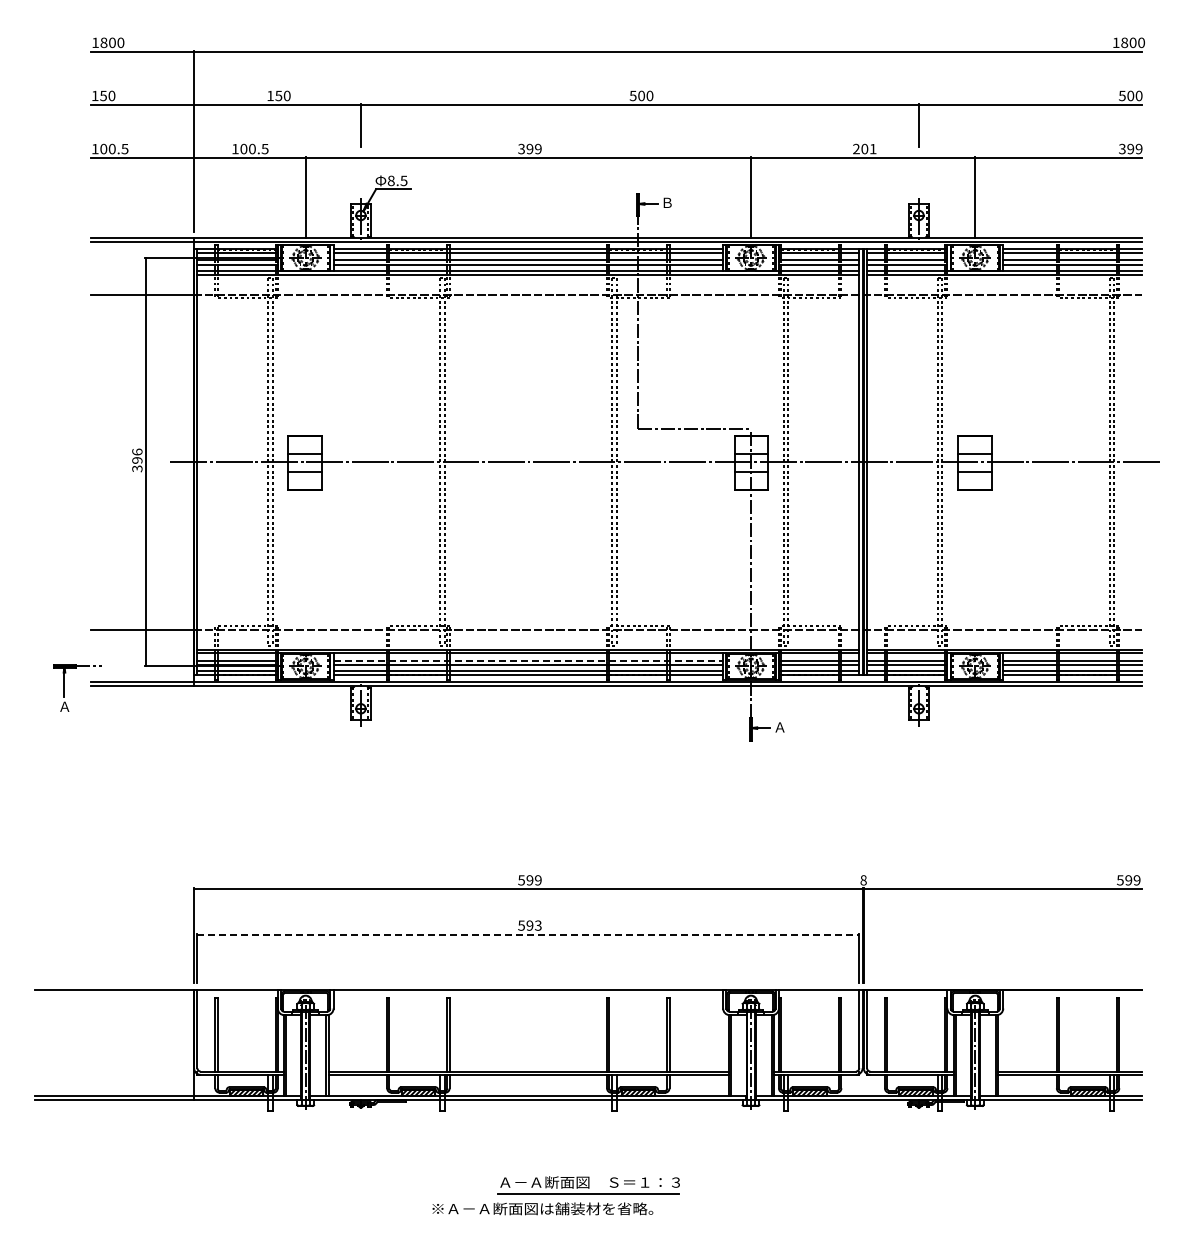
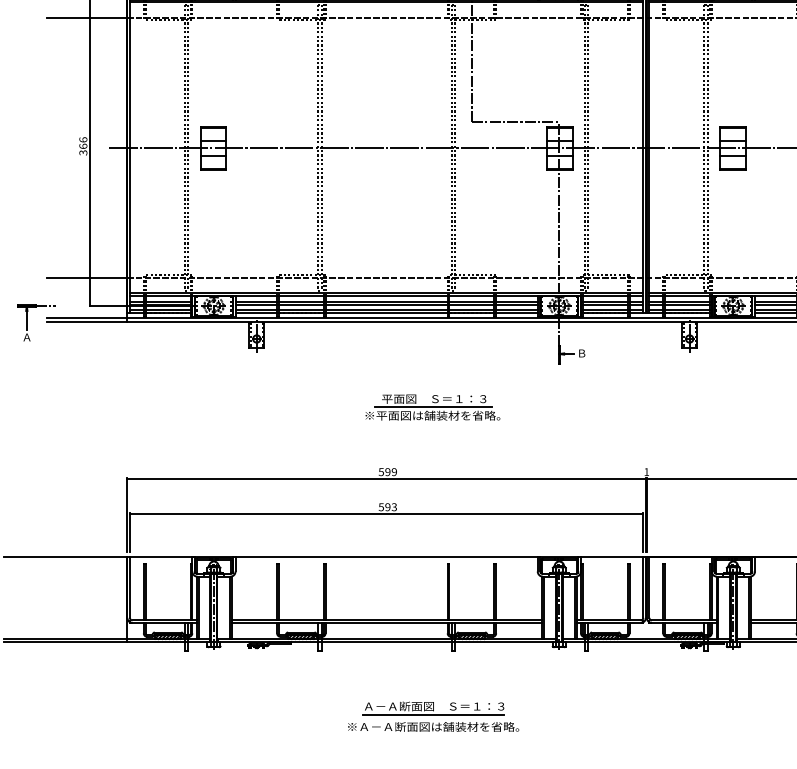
text: (137, 460) -> (83, 146), 396 -> 366
line: (528, 660) -> (386, 301), dashed -> solid
text: (779, 727) -> (581, 353), Ａ -> Ｂ
part: (587, 796) -> (432, 407), added
text: (863, 880) -> (646, 472), 8 -> 1
line: (528, 934) -> (386, 514), dashed -> solid
text: (542, 1208) -> (433, 726), moved

